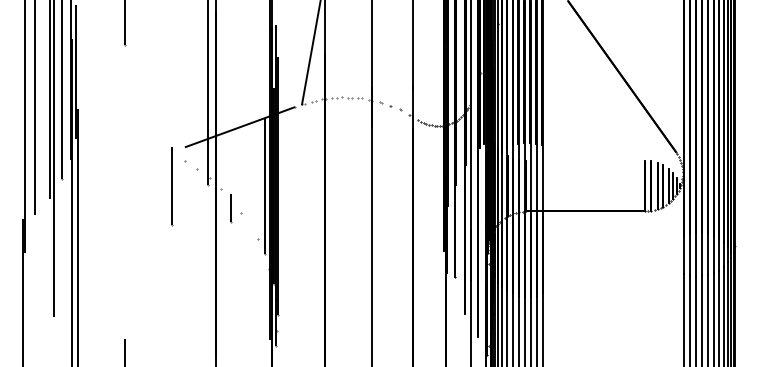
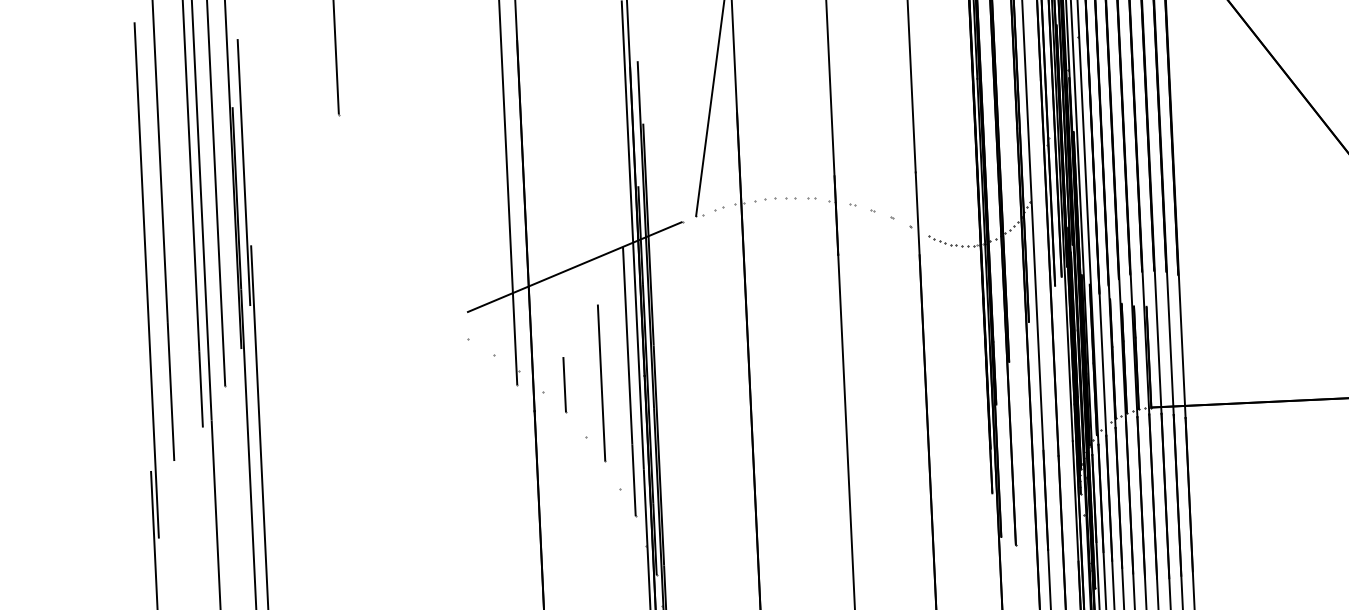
line: (172, 186) -> (603, 383), moved
line: (231, 208) -> (565, 385), moved

